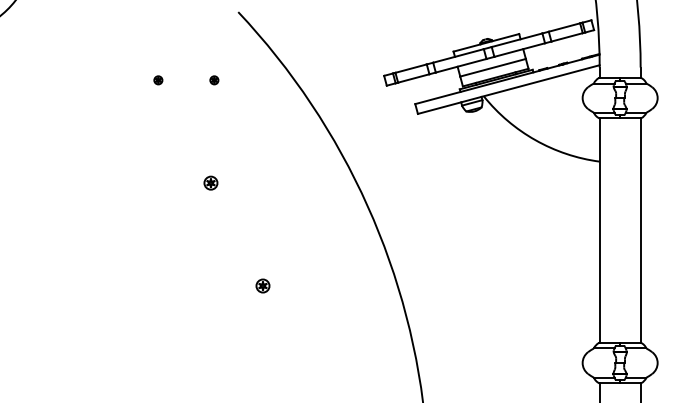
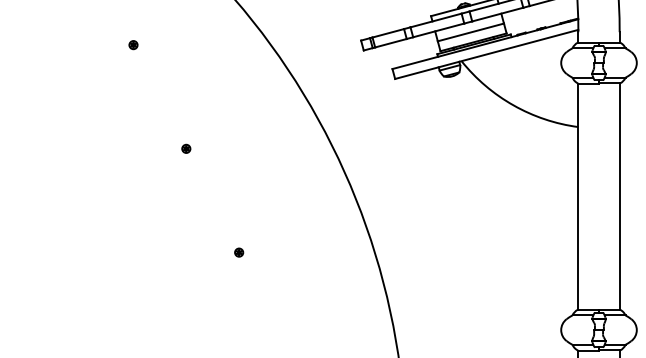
part: (214, 80) -> (190, 45), removed
part: (210, 183) -> (186, 149), size x0.62
part: (263, 286) -> (239, 252), size x0.62

